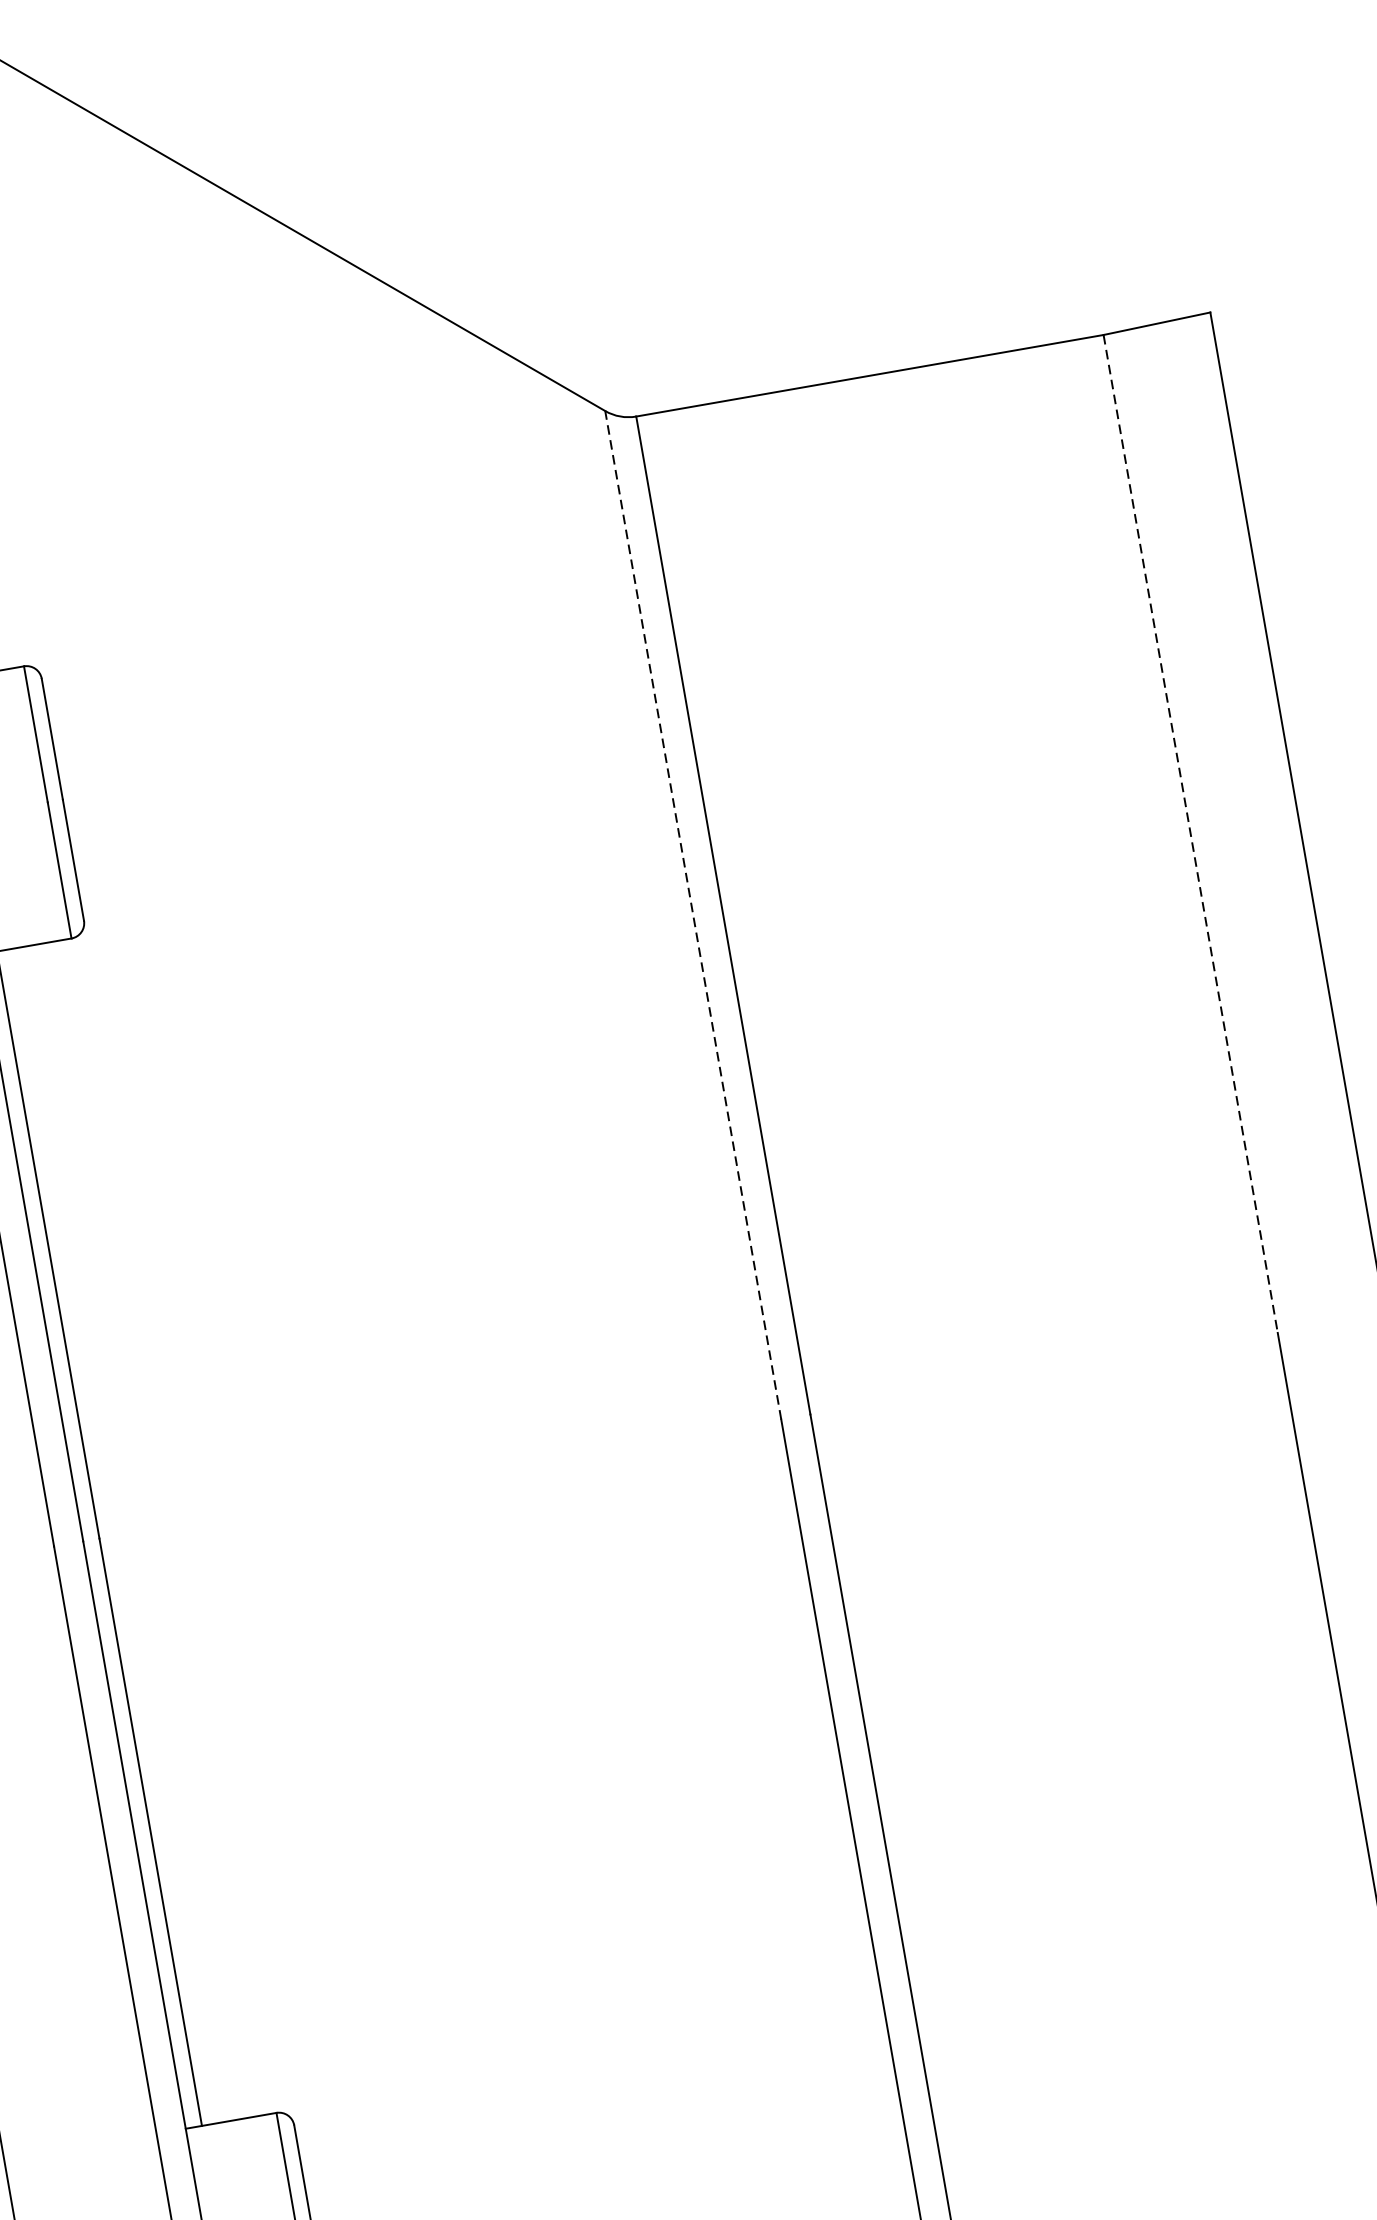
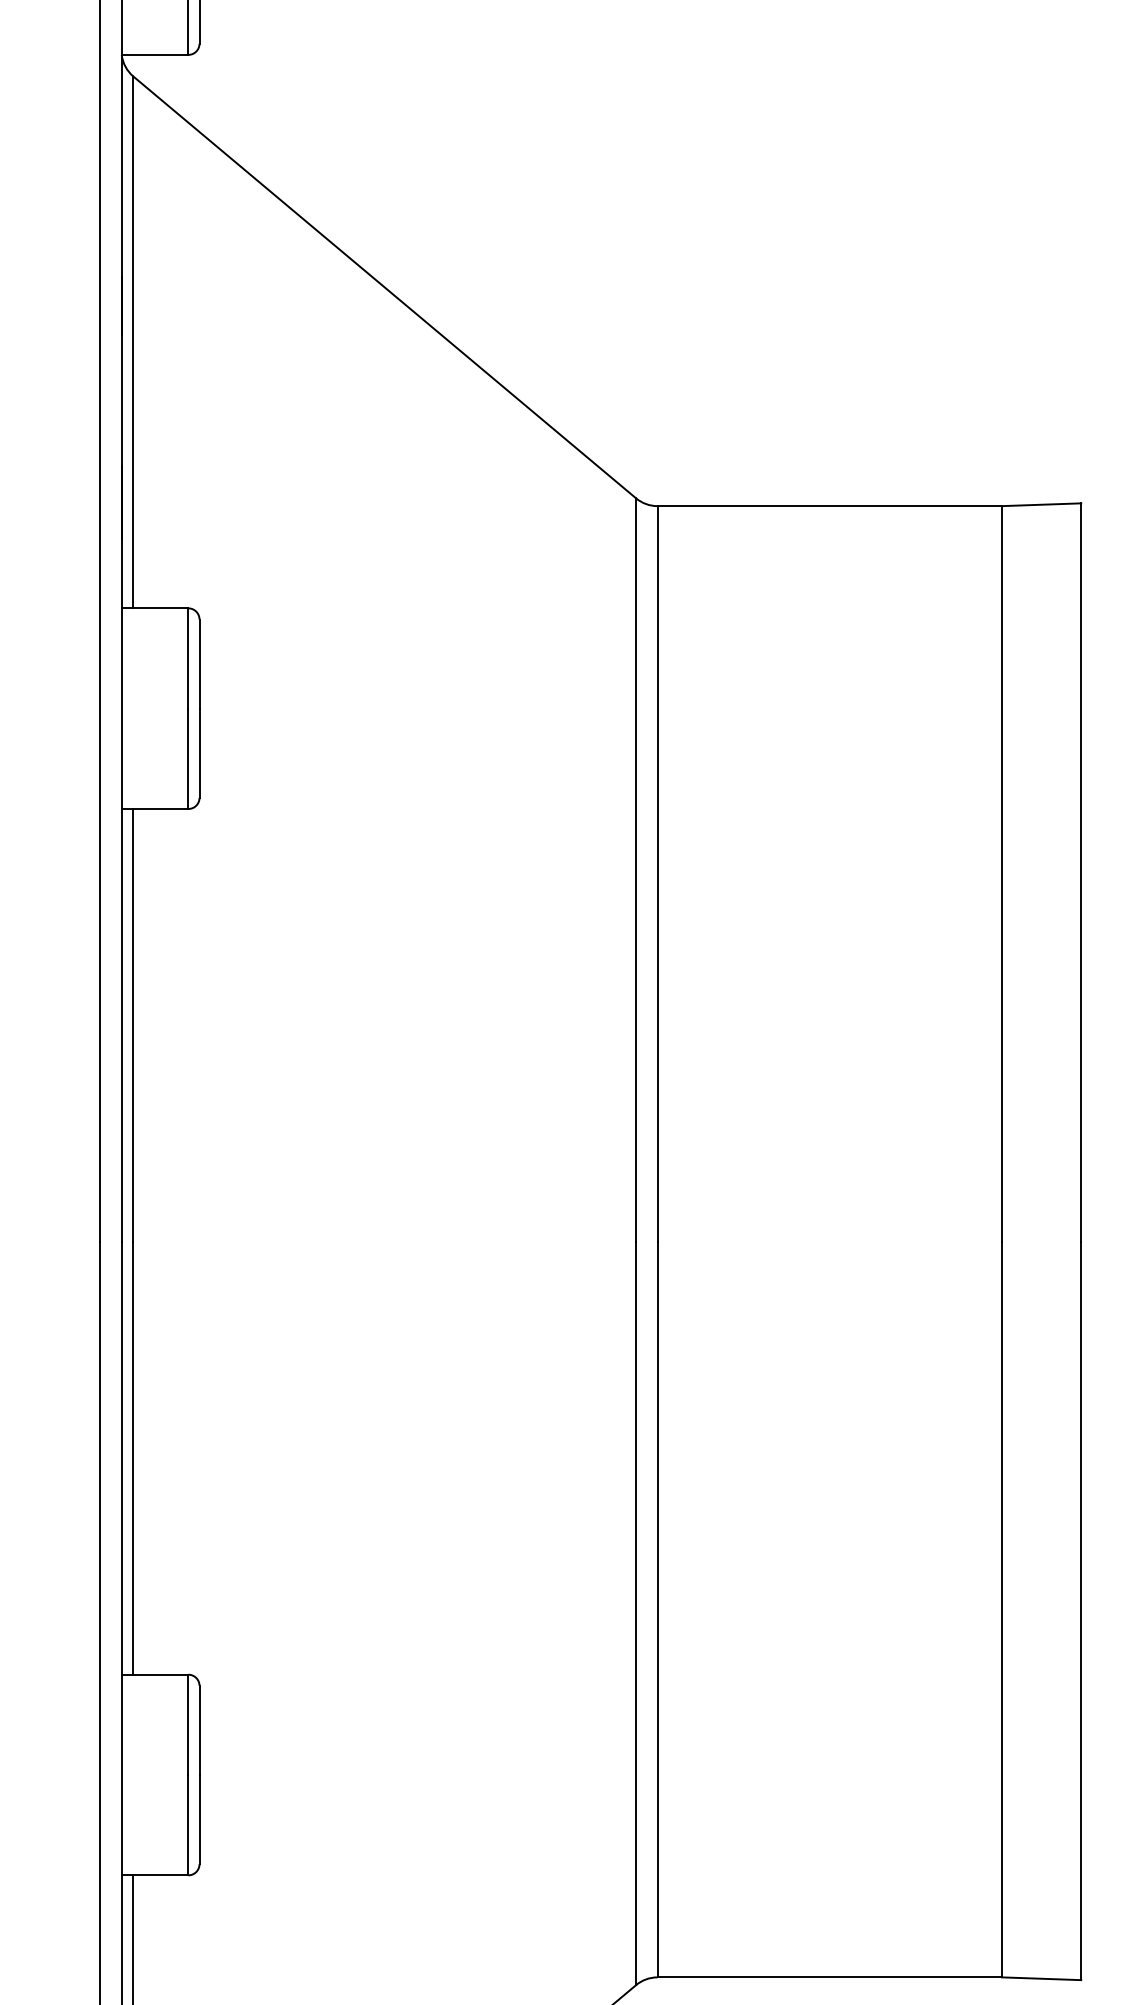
line: (1191, 833) -> (1002, 873), dashed -> solid
line: (693, 915) -> (636, 870), dashed -> solid

